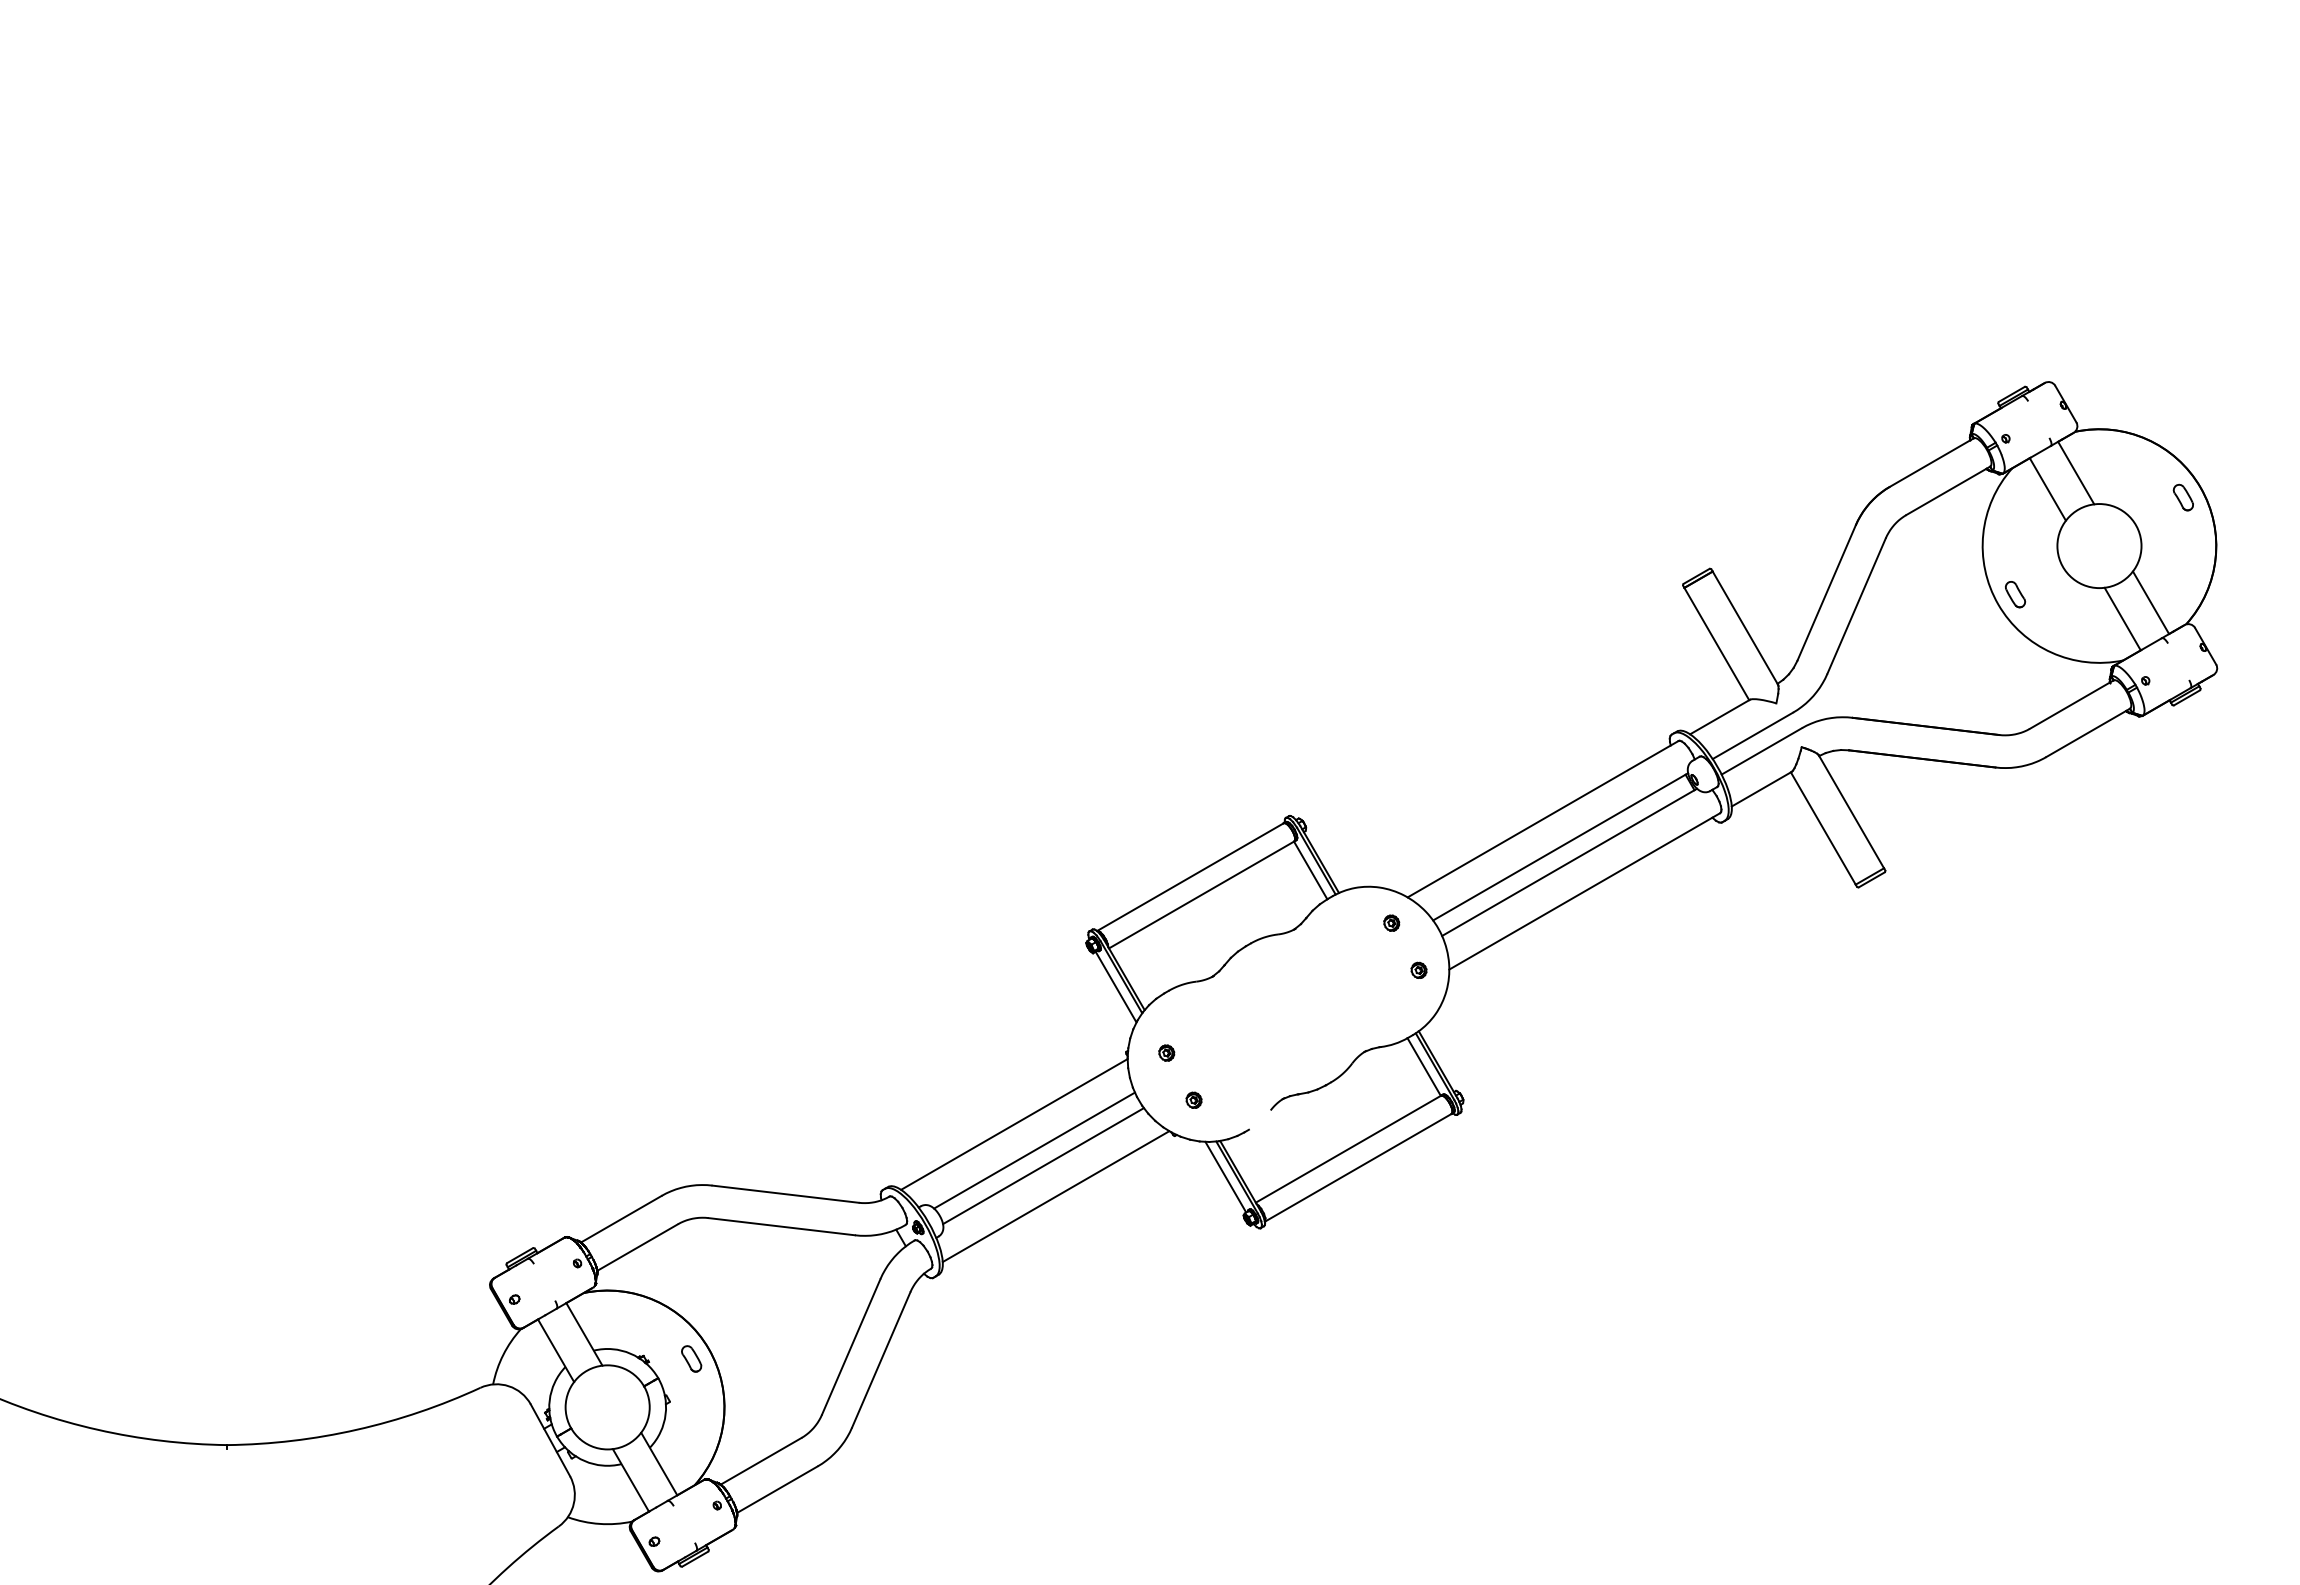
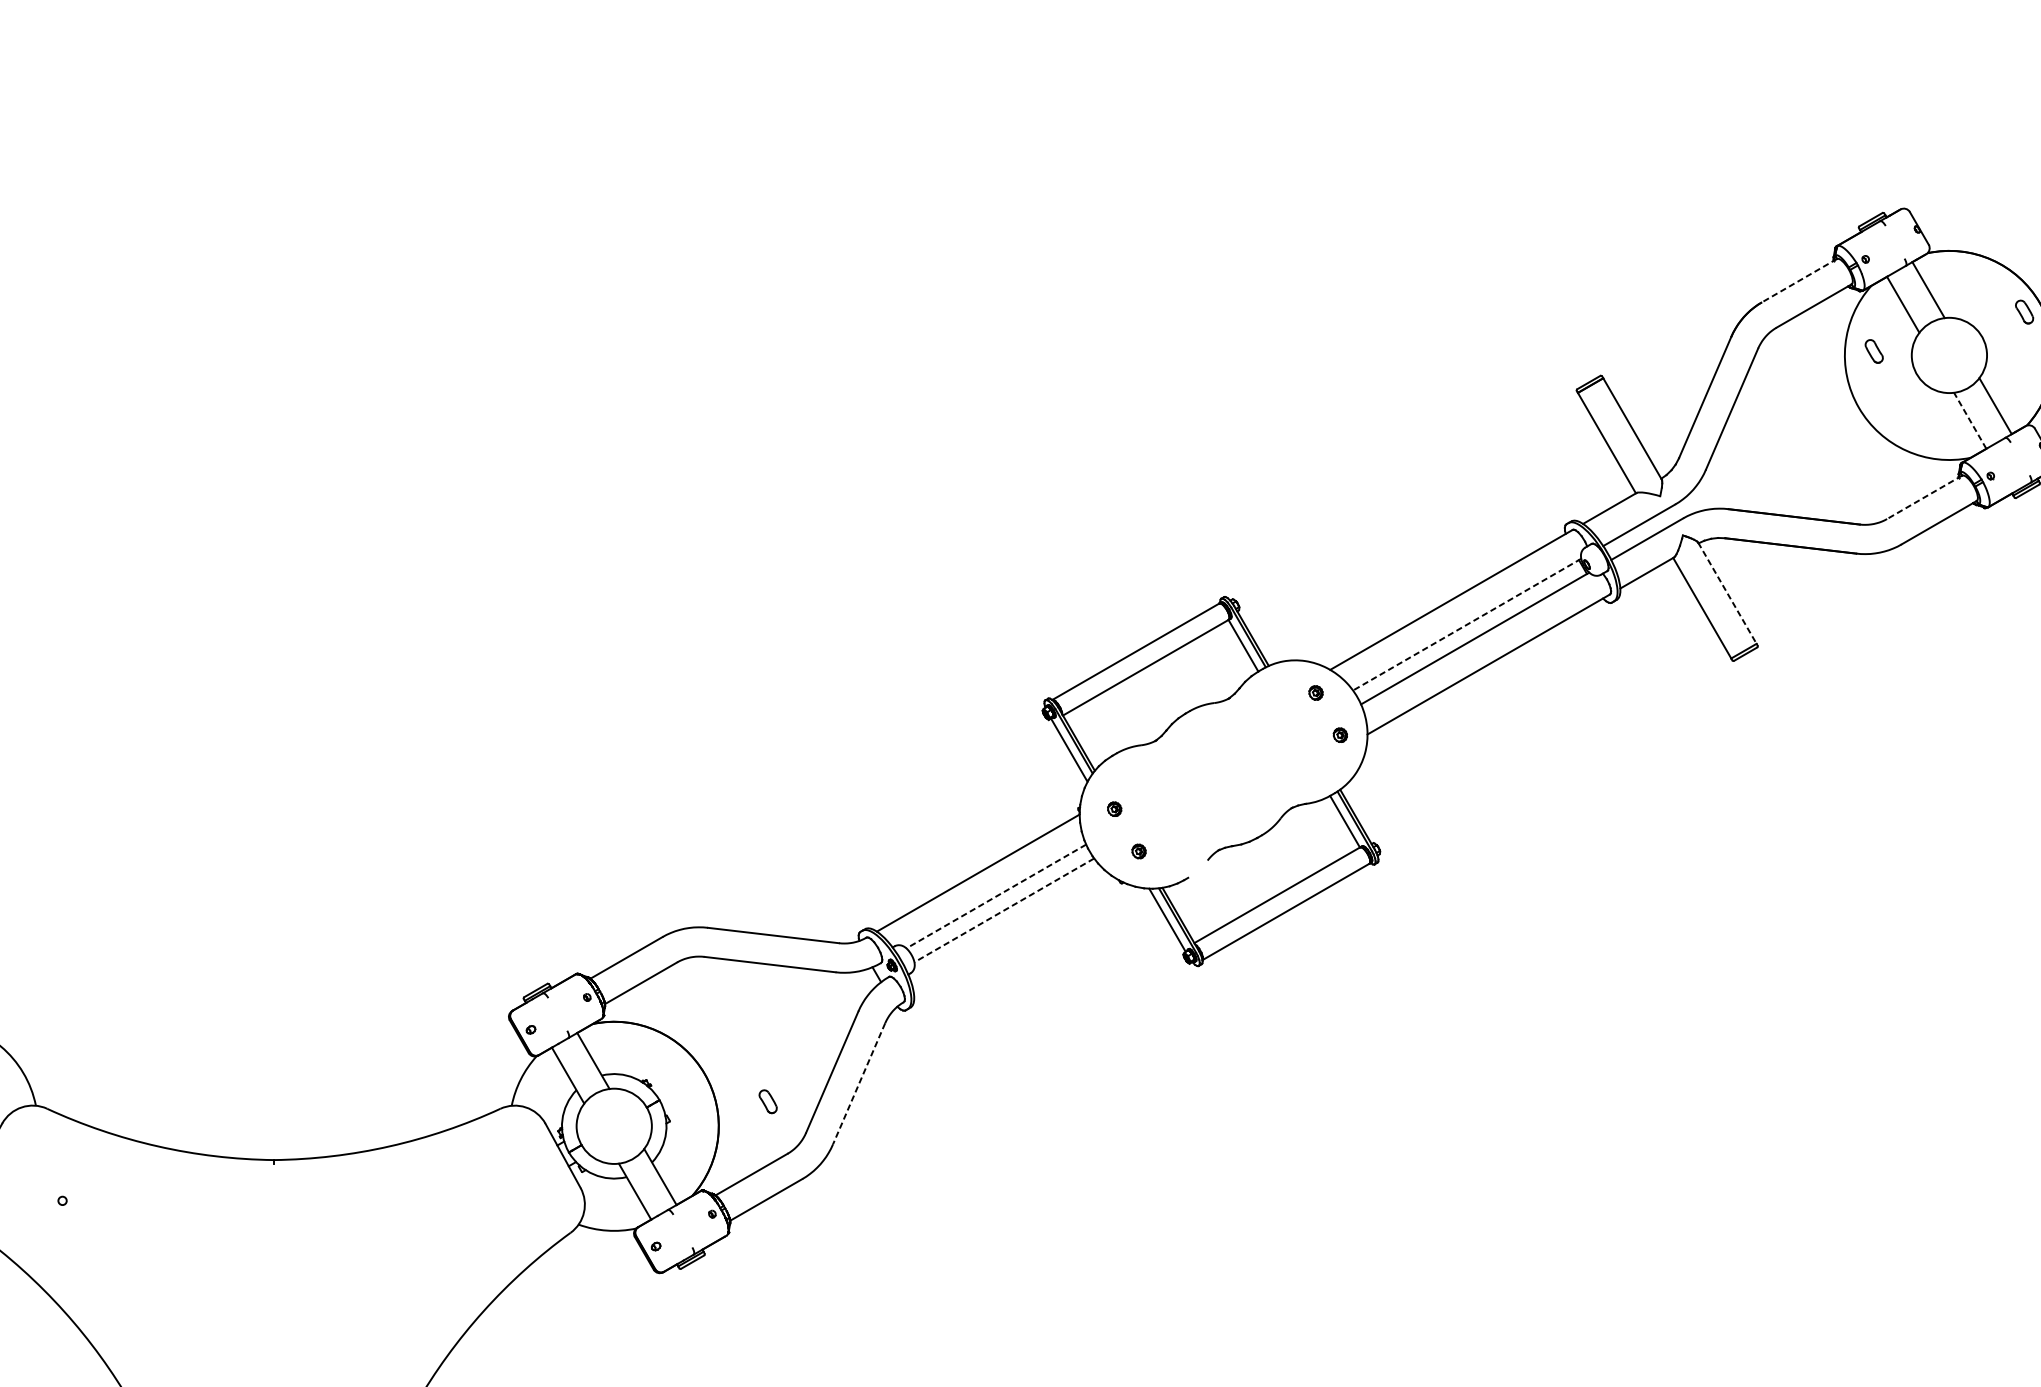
line: (1931, 462) -> (1799, 280), solid -> dashed
part: (2015, 594) -> (1874, 351), moved
line: (2122, 618) -> (1970, 420), solid -> dashed
line: (2071, 704) -> (1924, 497), solid -> dashed
line: (1851, 812) -> (1727, 593), solid -> dashed
line: (1560, 847) -> (1467, 625), solid -> dashed
line: (1034, 1150) -> (996, 896), solid -> dashed
line: (1043, 1166) -> (1004, 910), solid -> dashed
line: (1055, 1196) -> (1015, 937), removed
part: (691, 1358) -> (768, 1101), moved
line: (881, 1359) -> (859, 1083), solid -> dashed

